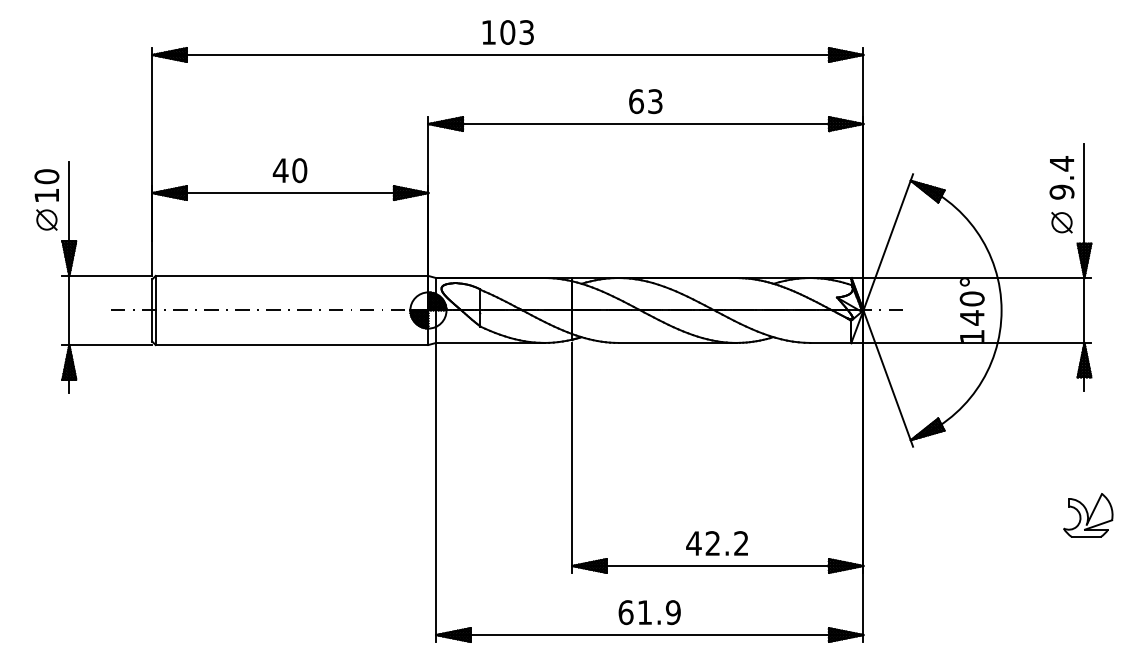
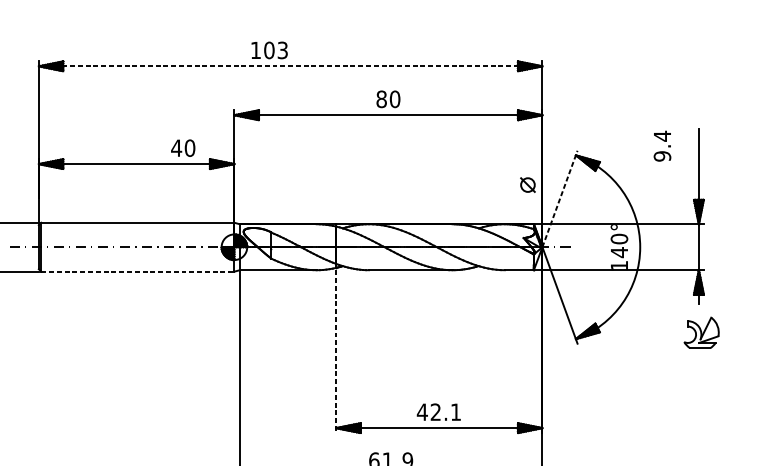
text: (507, 32) -> (269, 50), moved
line: (507, 54) -> (290, 65), solid -> dashed
text: (645, 101) -> (388, 99), 63 -> 80
text: (289, 170) -> (182, 148), moved
text: (1061, 177) -> (662, 146), moved
part: (1061, 222) -> (527, 184), moved
line: (888, 241) -> (560, 198), solid -> dashed
line: (292, 345) -> (138, 272), solid -> dashed
line: (572, 457) -> (336, 351), solid -> dashed
part: (1088, 515) -> (701, 332), moved
text: (741, 543) -> (456, 412), 42.2 -> 42.1

